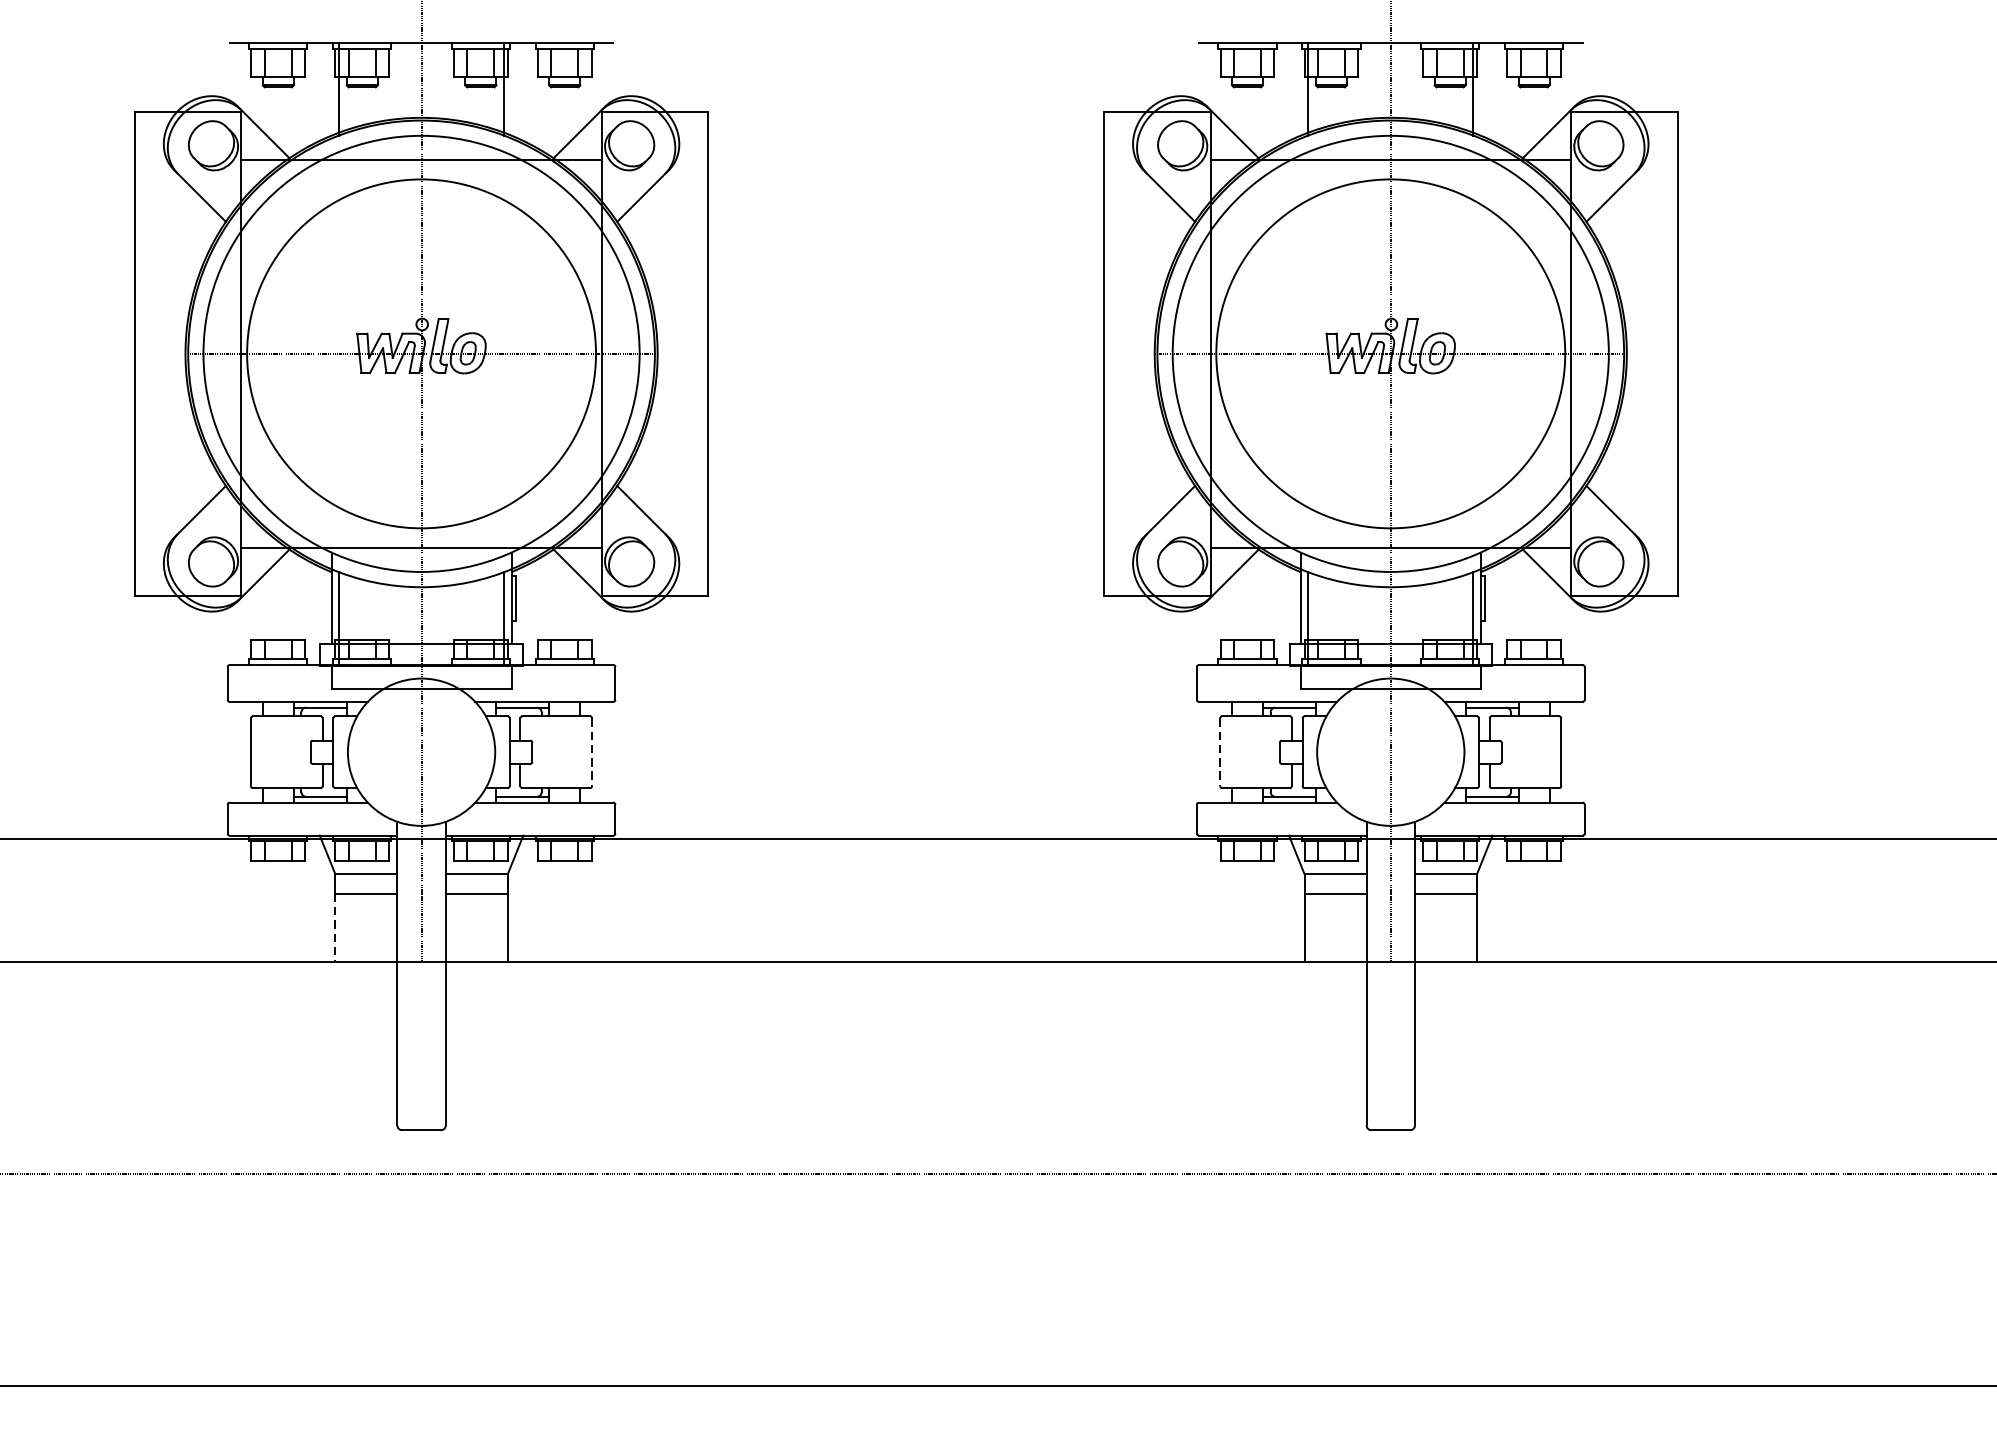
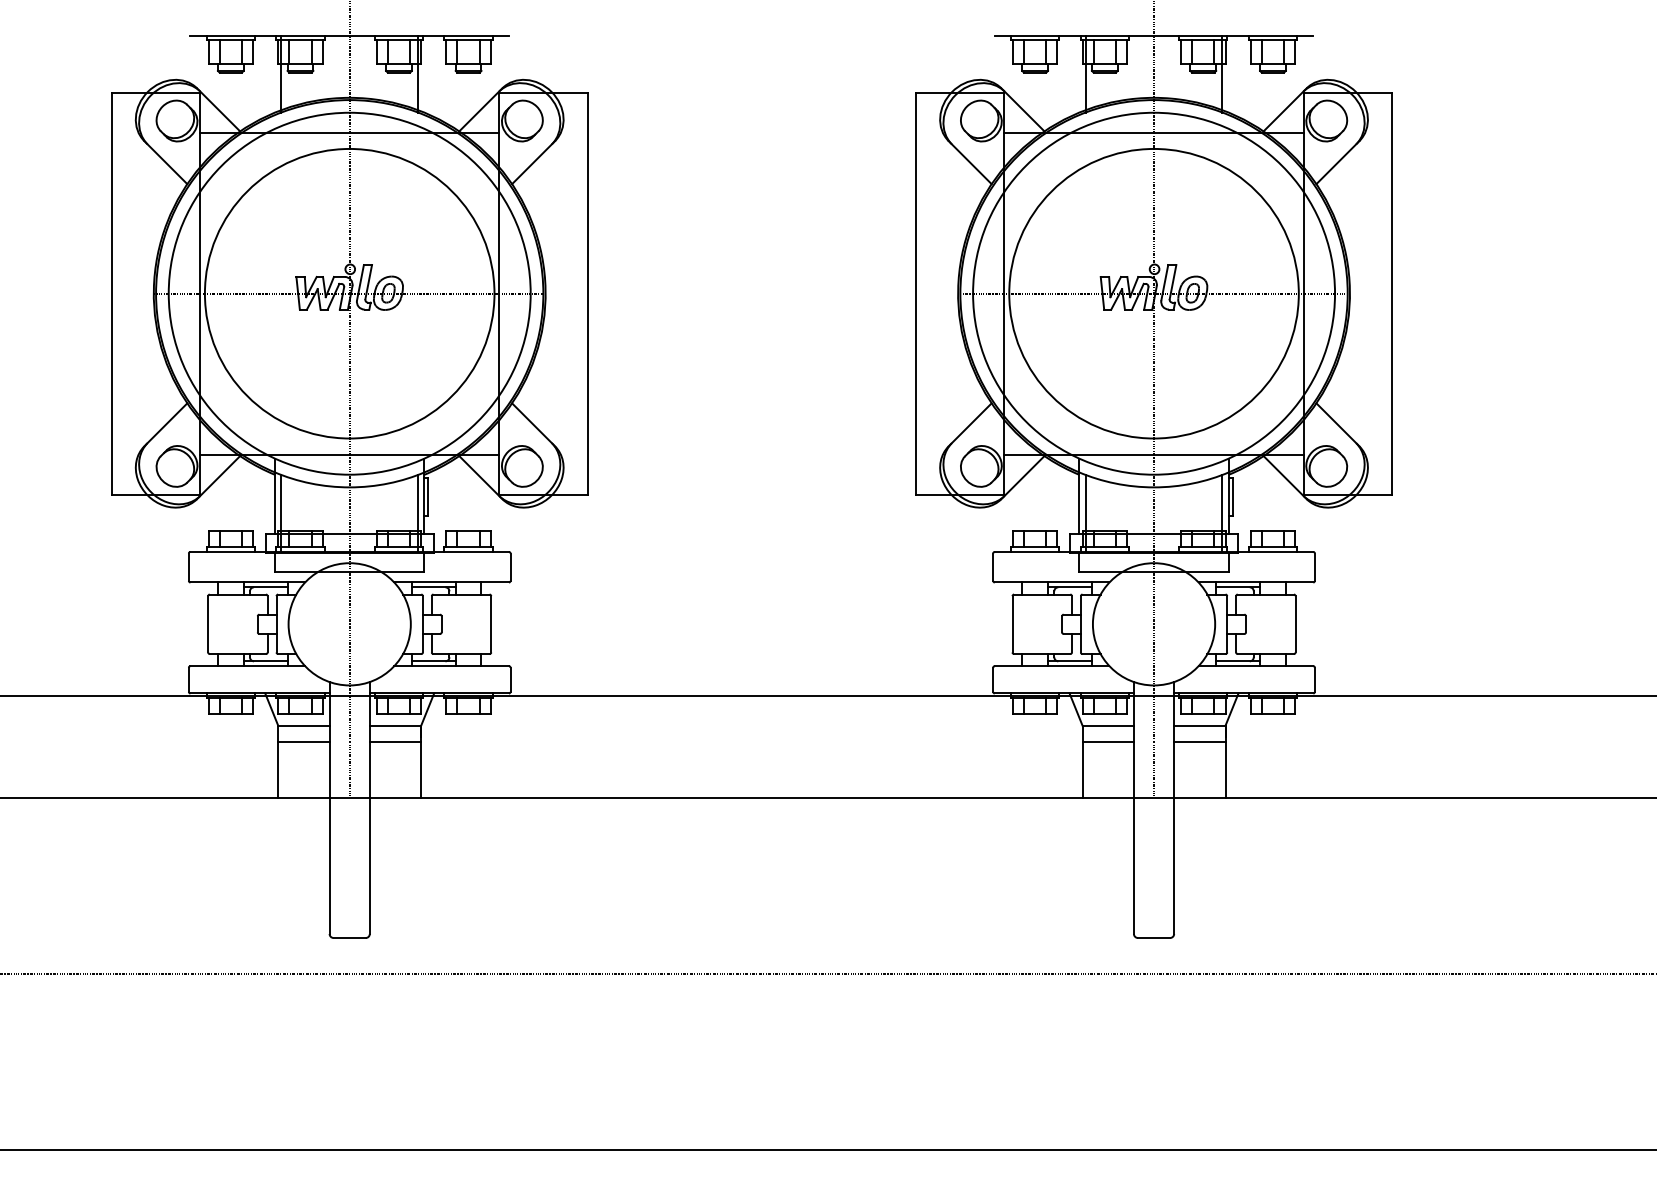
line: (592, 752) -> (491, 624), dashed -> solid
line: (1220, 752) -> (1012, 624), dashed -> solid
line: (335, 928) -> (278, 770), dashed -> solid

